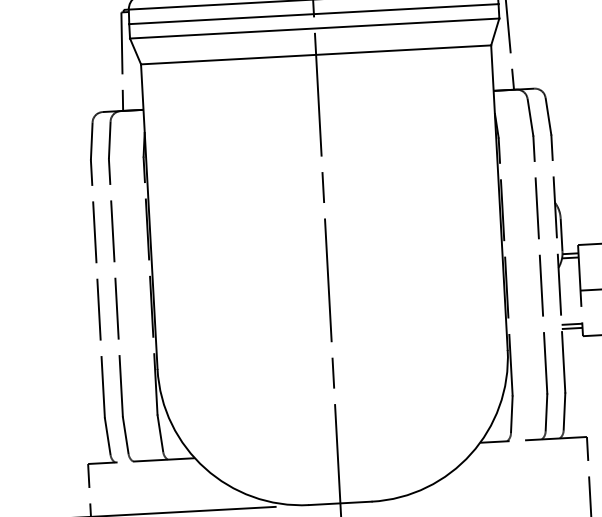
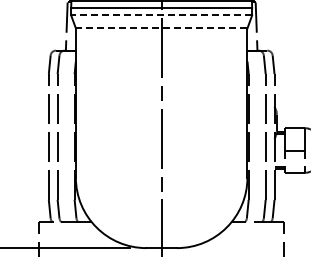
line: (314, 28) -> (161, 15), solid -> dashed
line: (315, 55) -> (161, 28), solid -> dashed

